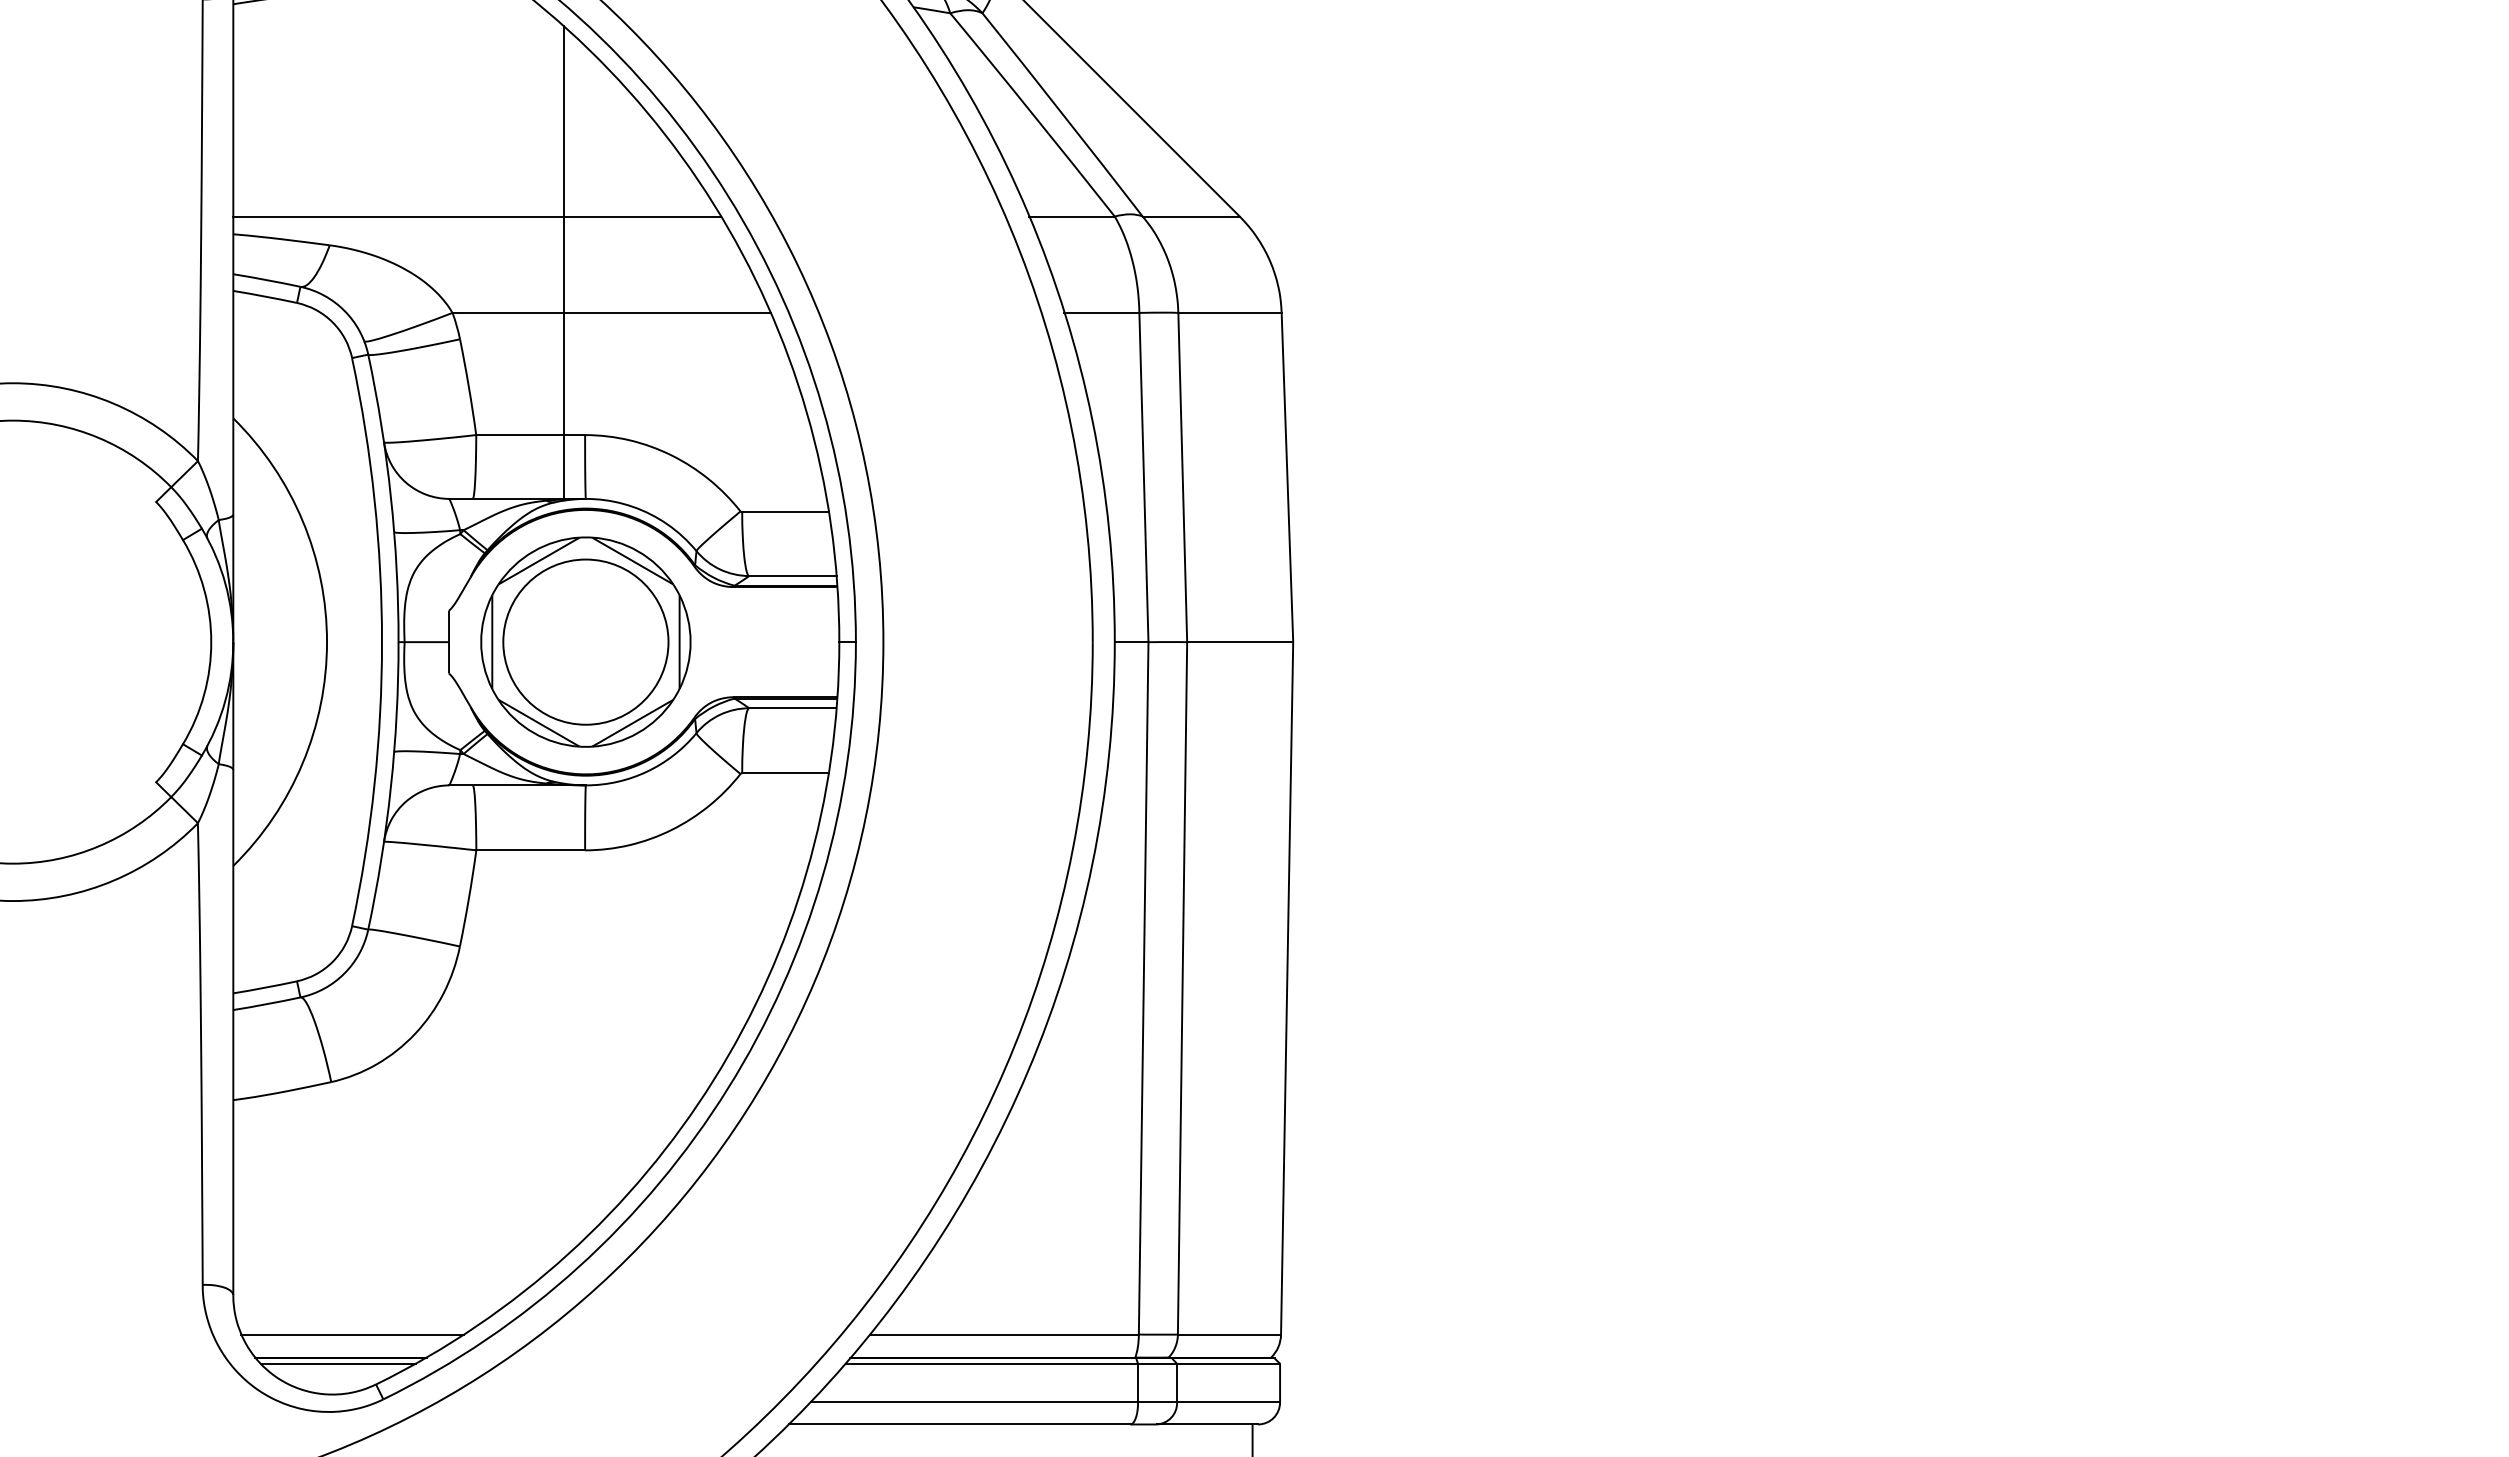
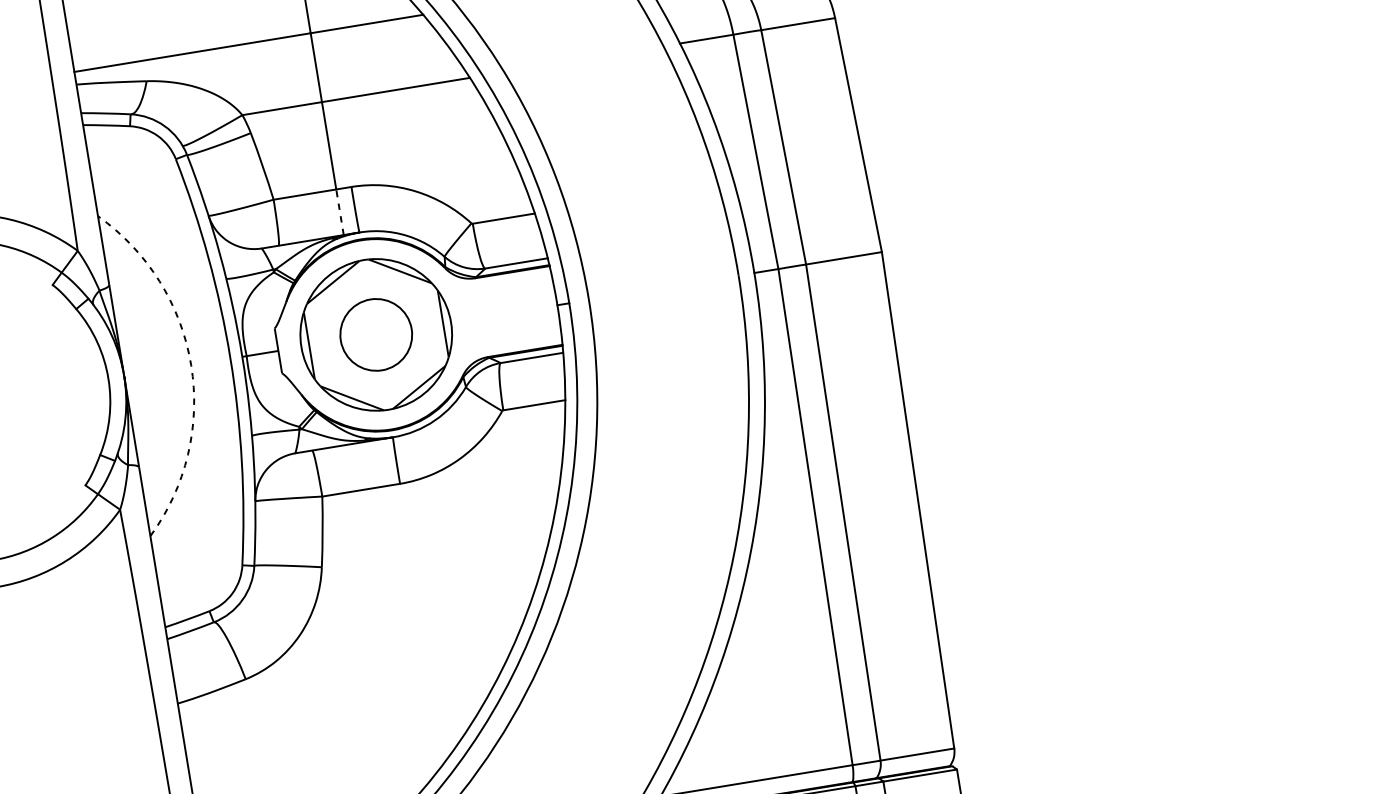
line: (563, 467) -> (339, 212), solid -> dashed
circle: (585, 641) -> (375, 334), size x0.6
arc: (327, 642) -> (191, 365), solid -> dashed

